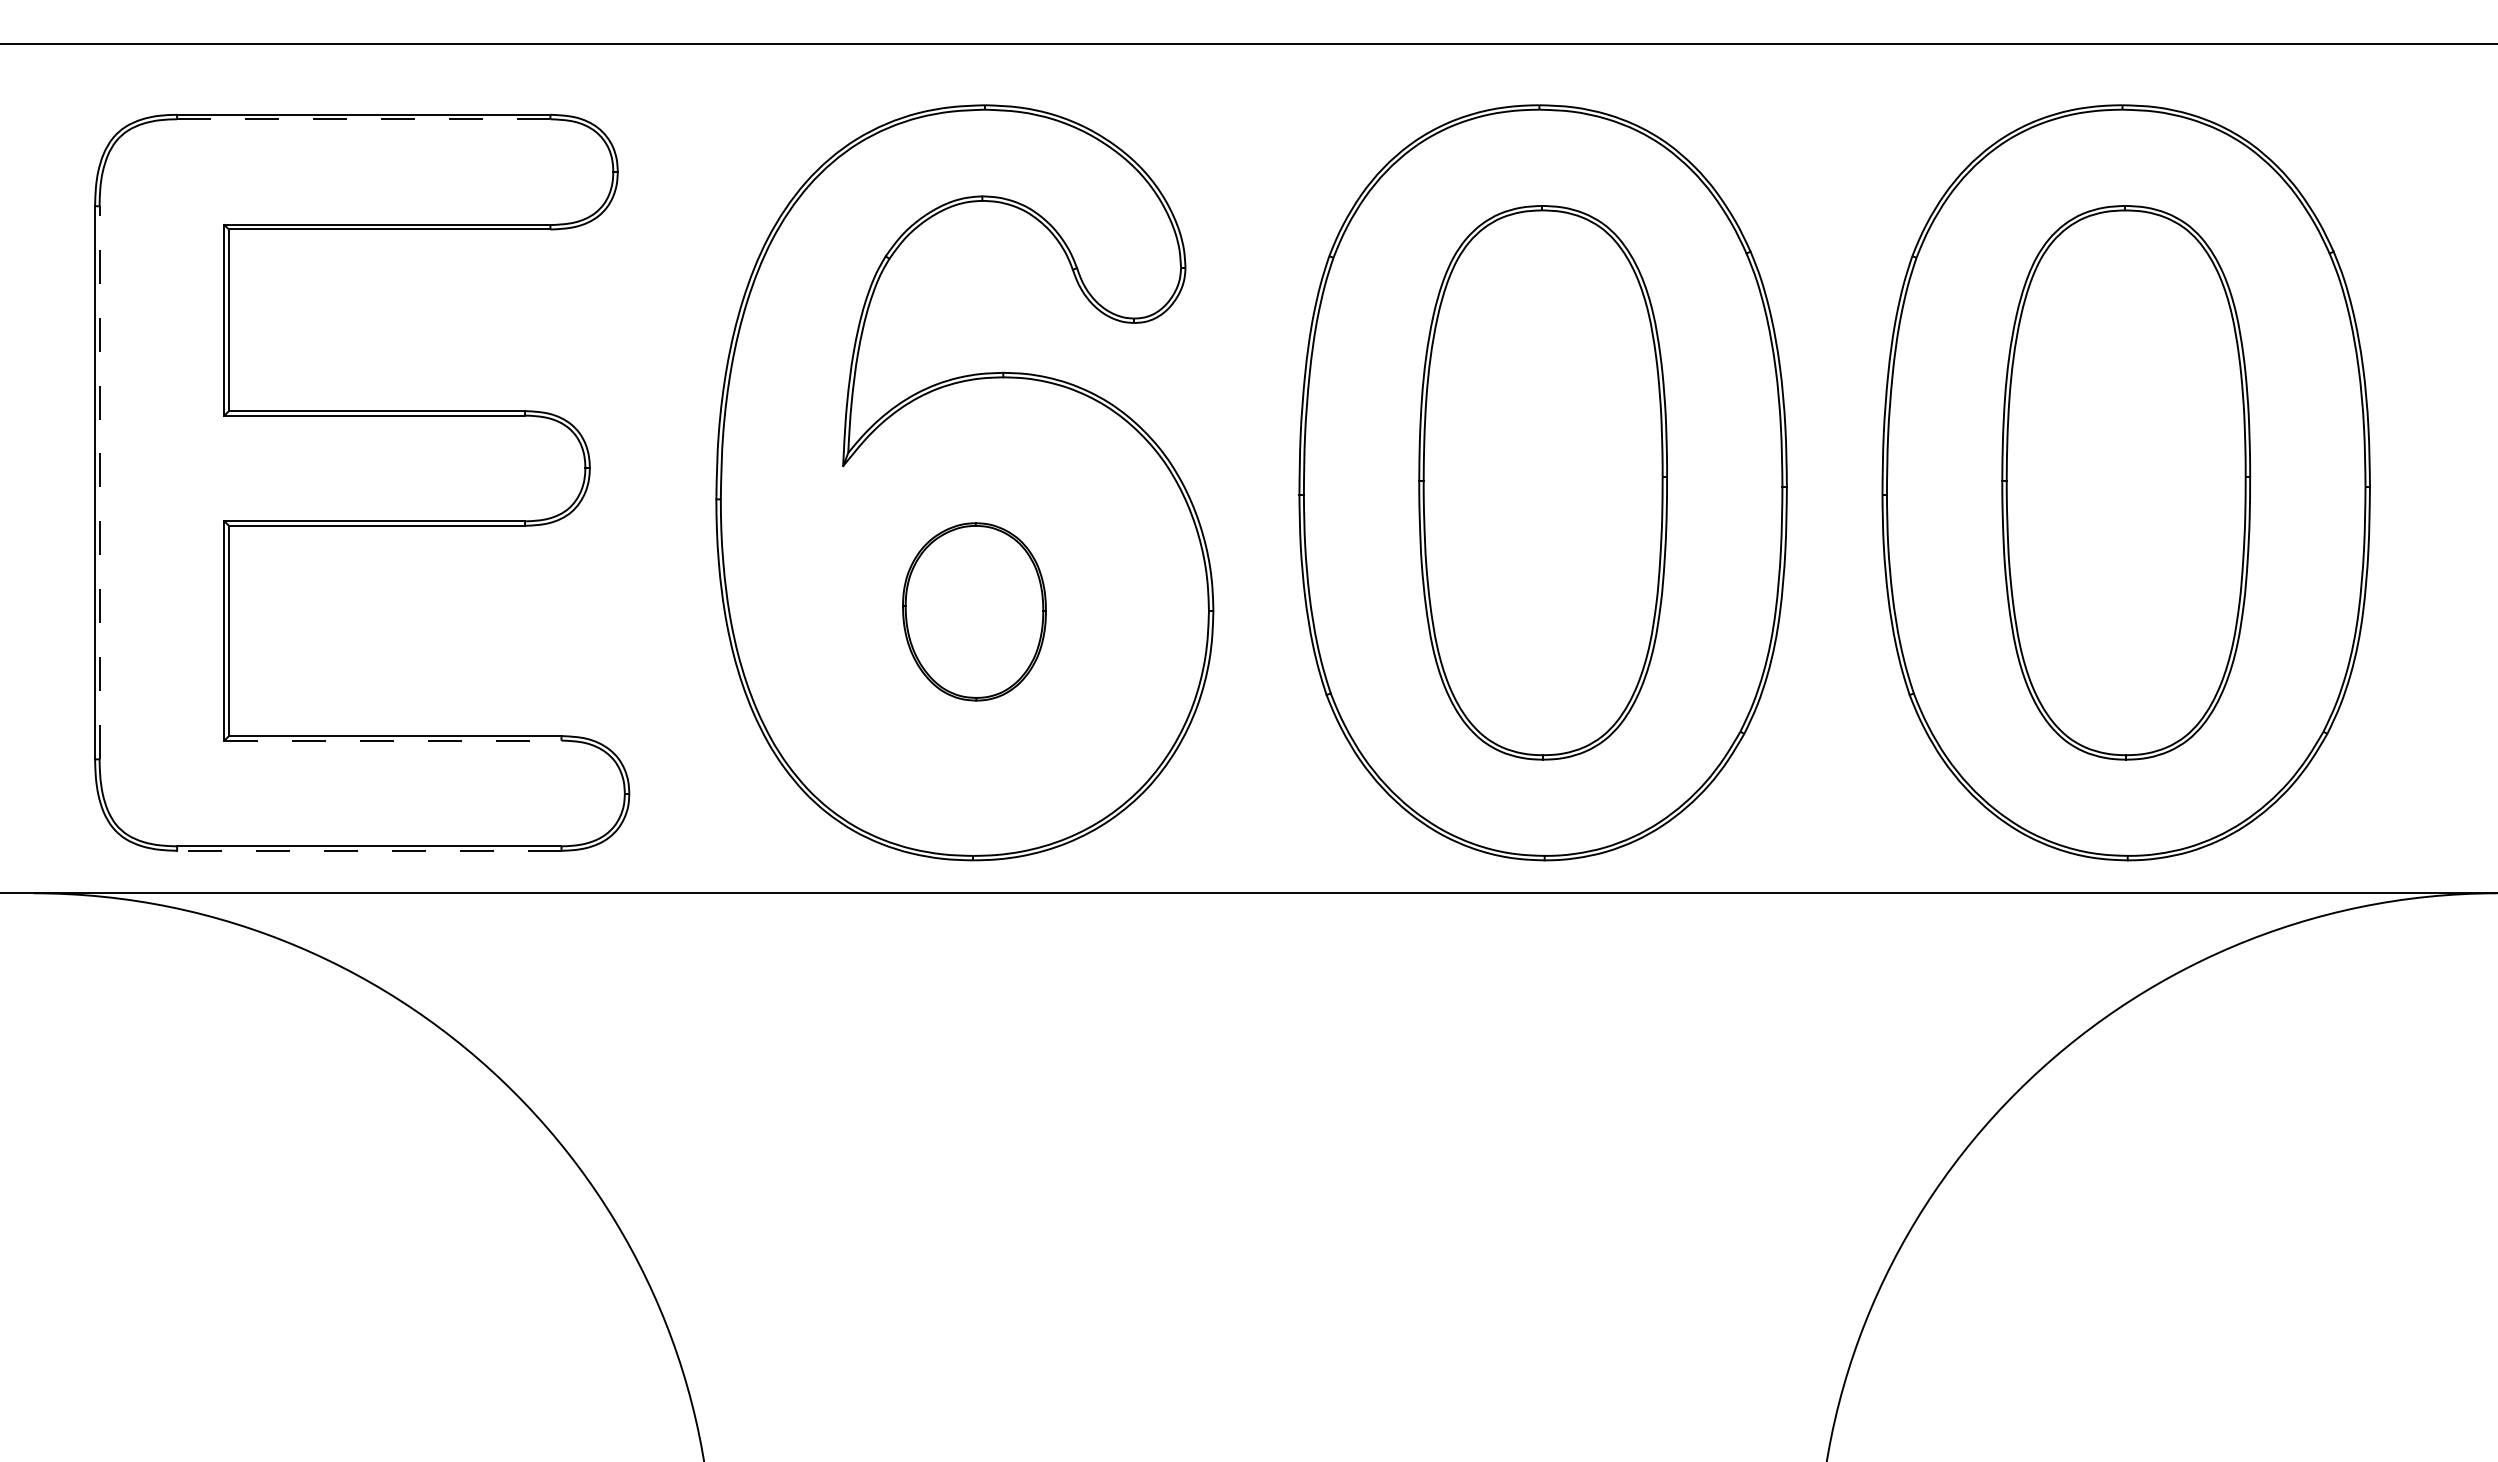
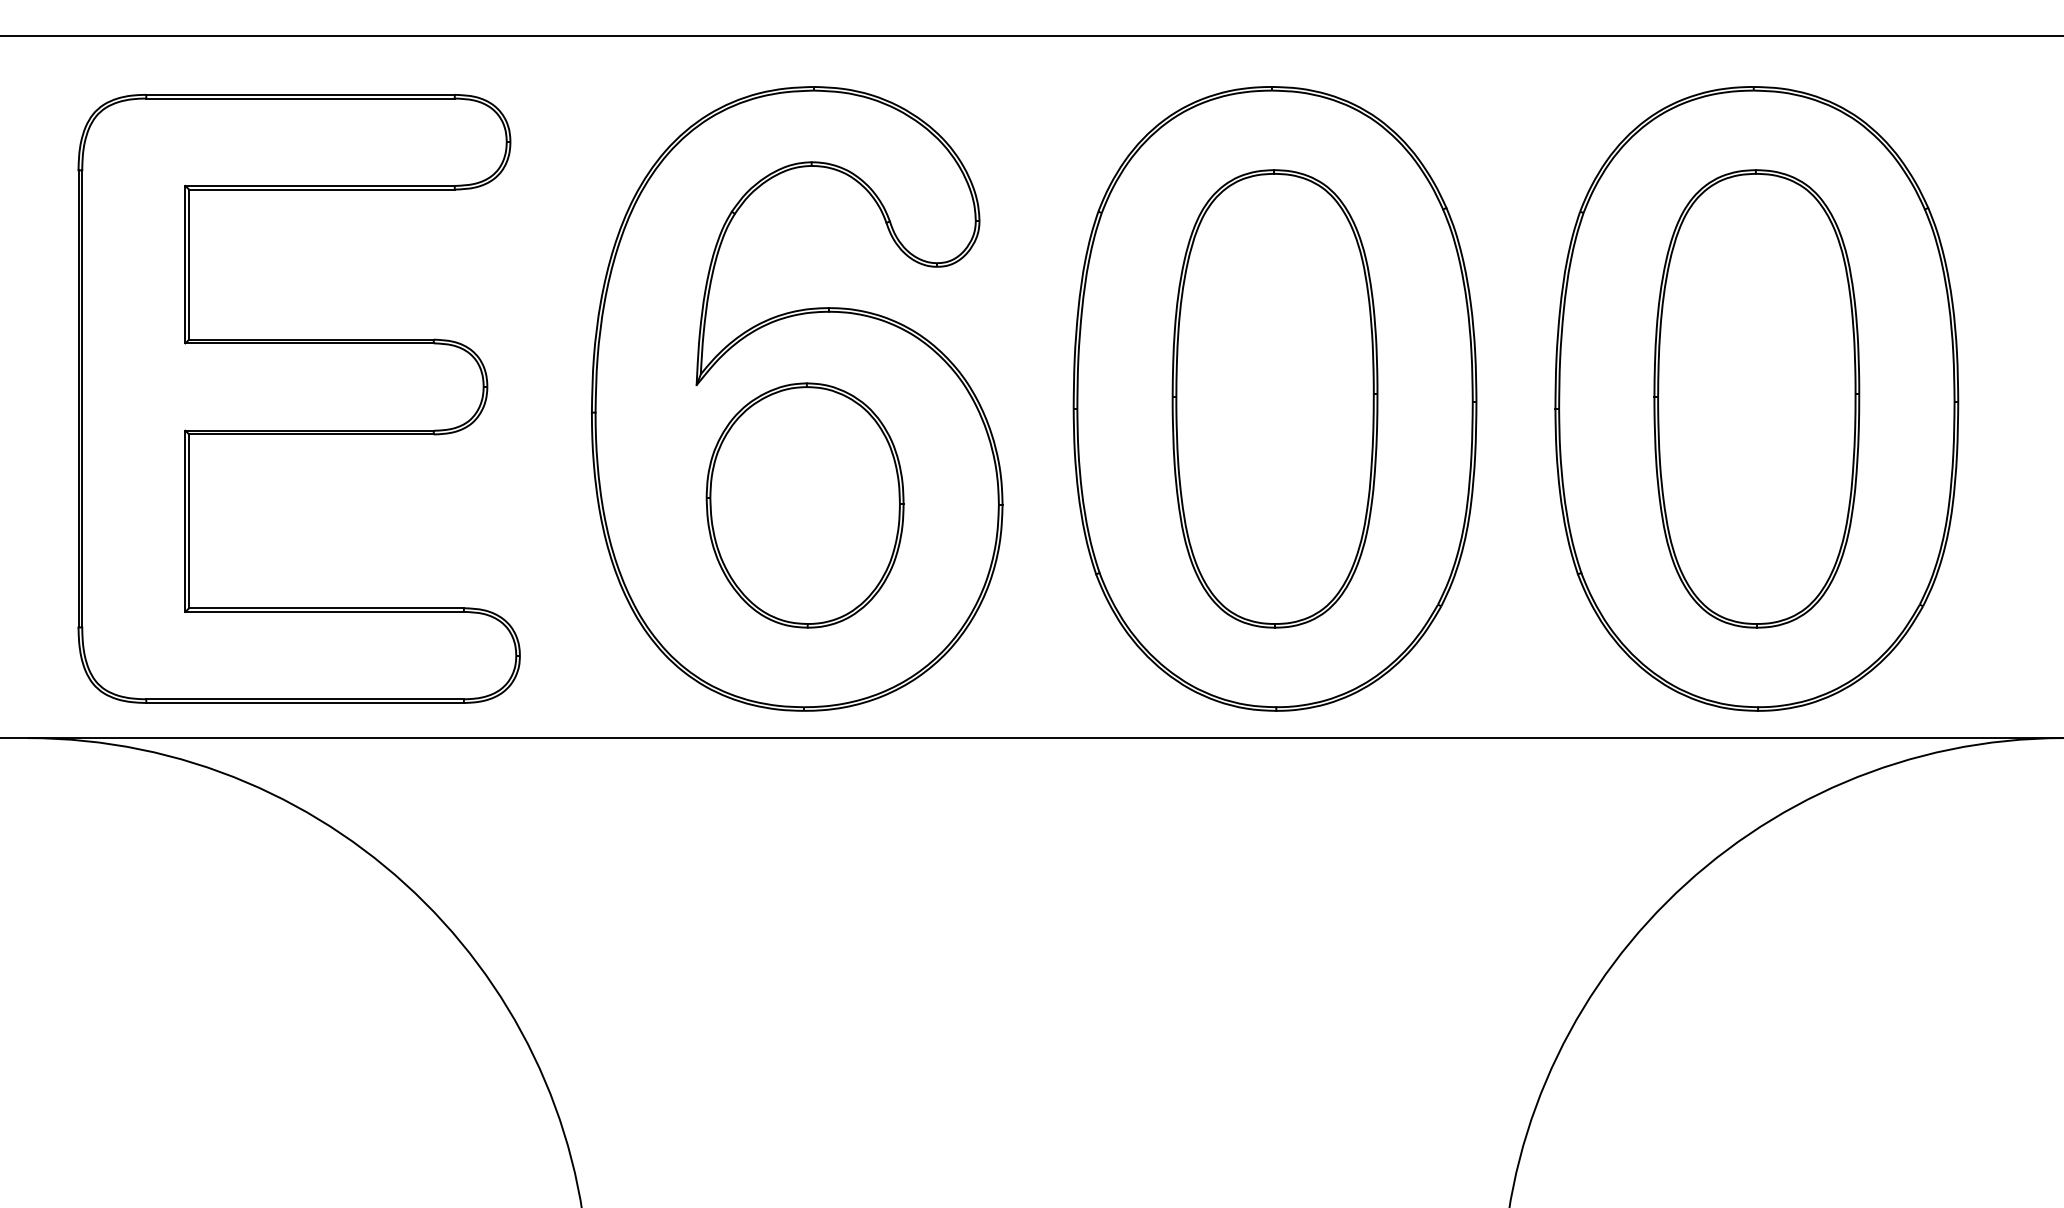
line: (363, 119) -> (300, 98), dashed -> solid
line: (99, 482) -> (82, 398), dashed -> solid
part: (974, 611) -> (805, 505), size x1.67
line: (393, 740) -> (325, 611), dashed -> solid
line: (368, 850) -> (304, 702), dashed -> solid

